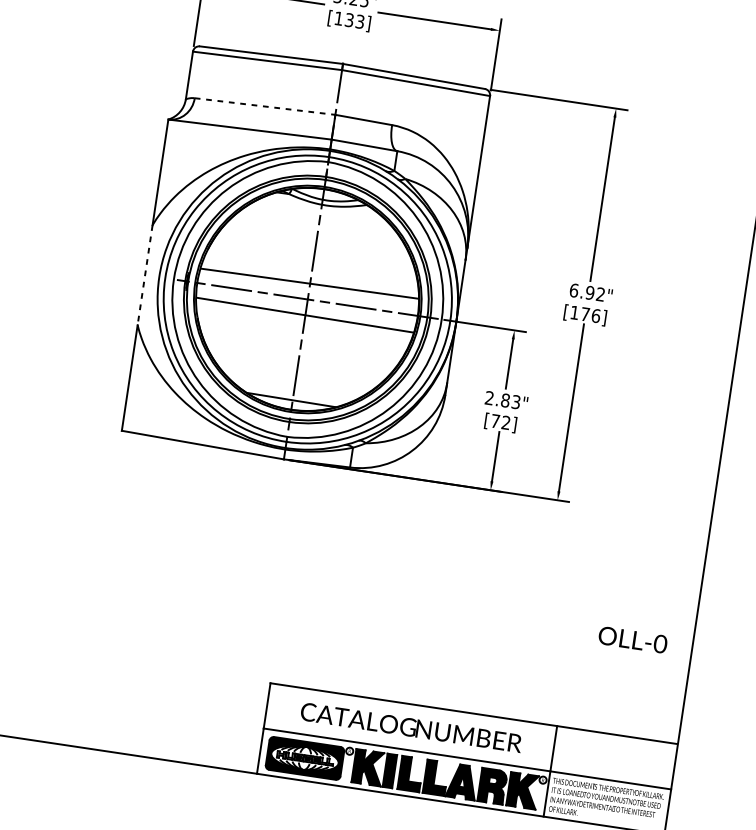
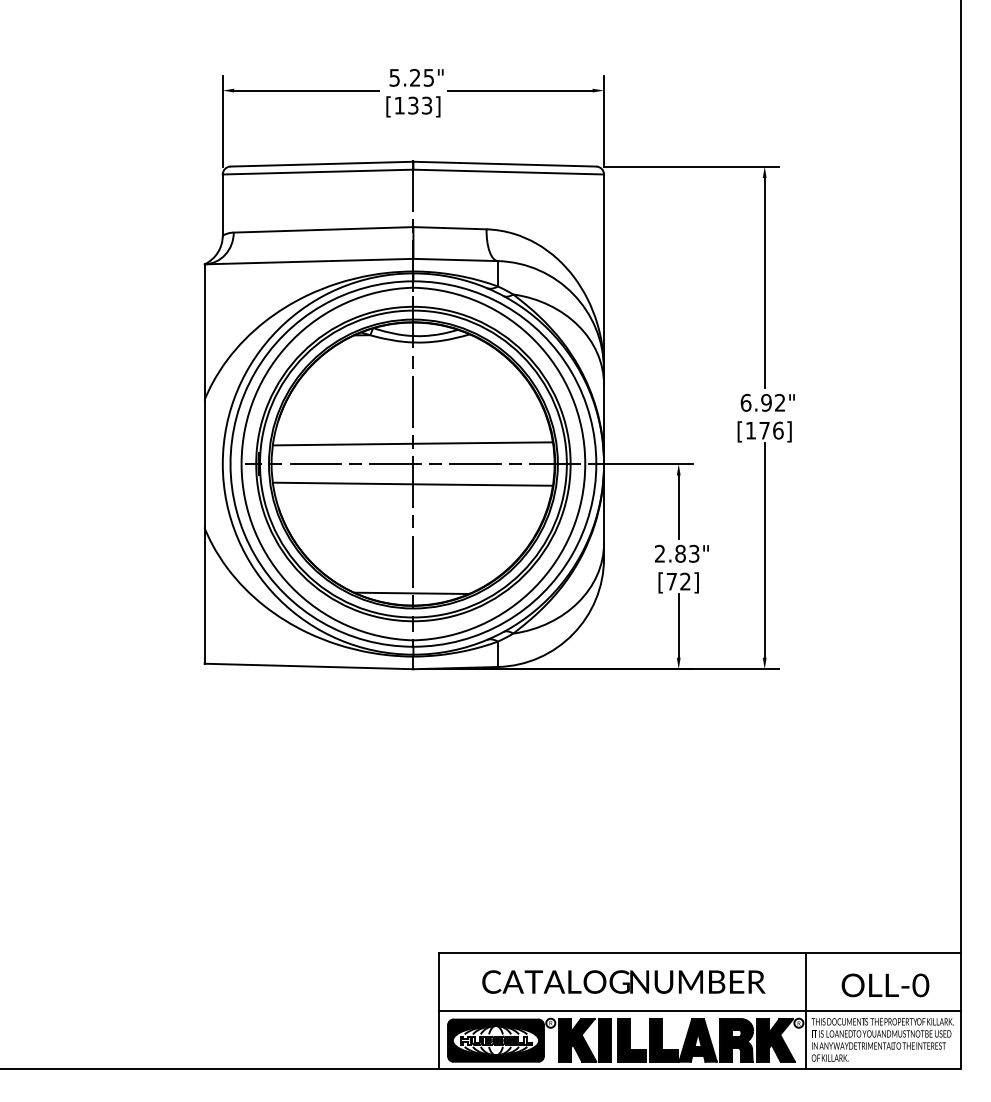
line: (265, 106) -> (323, 229), dashed -> solid
line: (144, 275) -> (204, 464), dashed -> solid
text: (633, 640) -> (885, 985), moved

